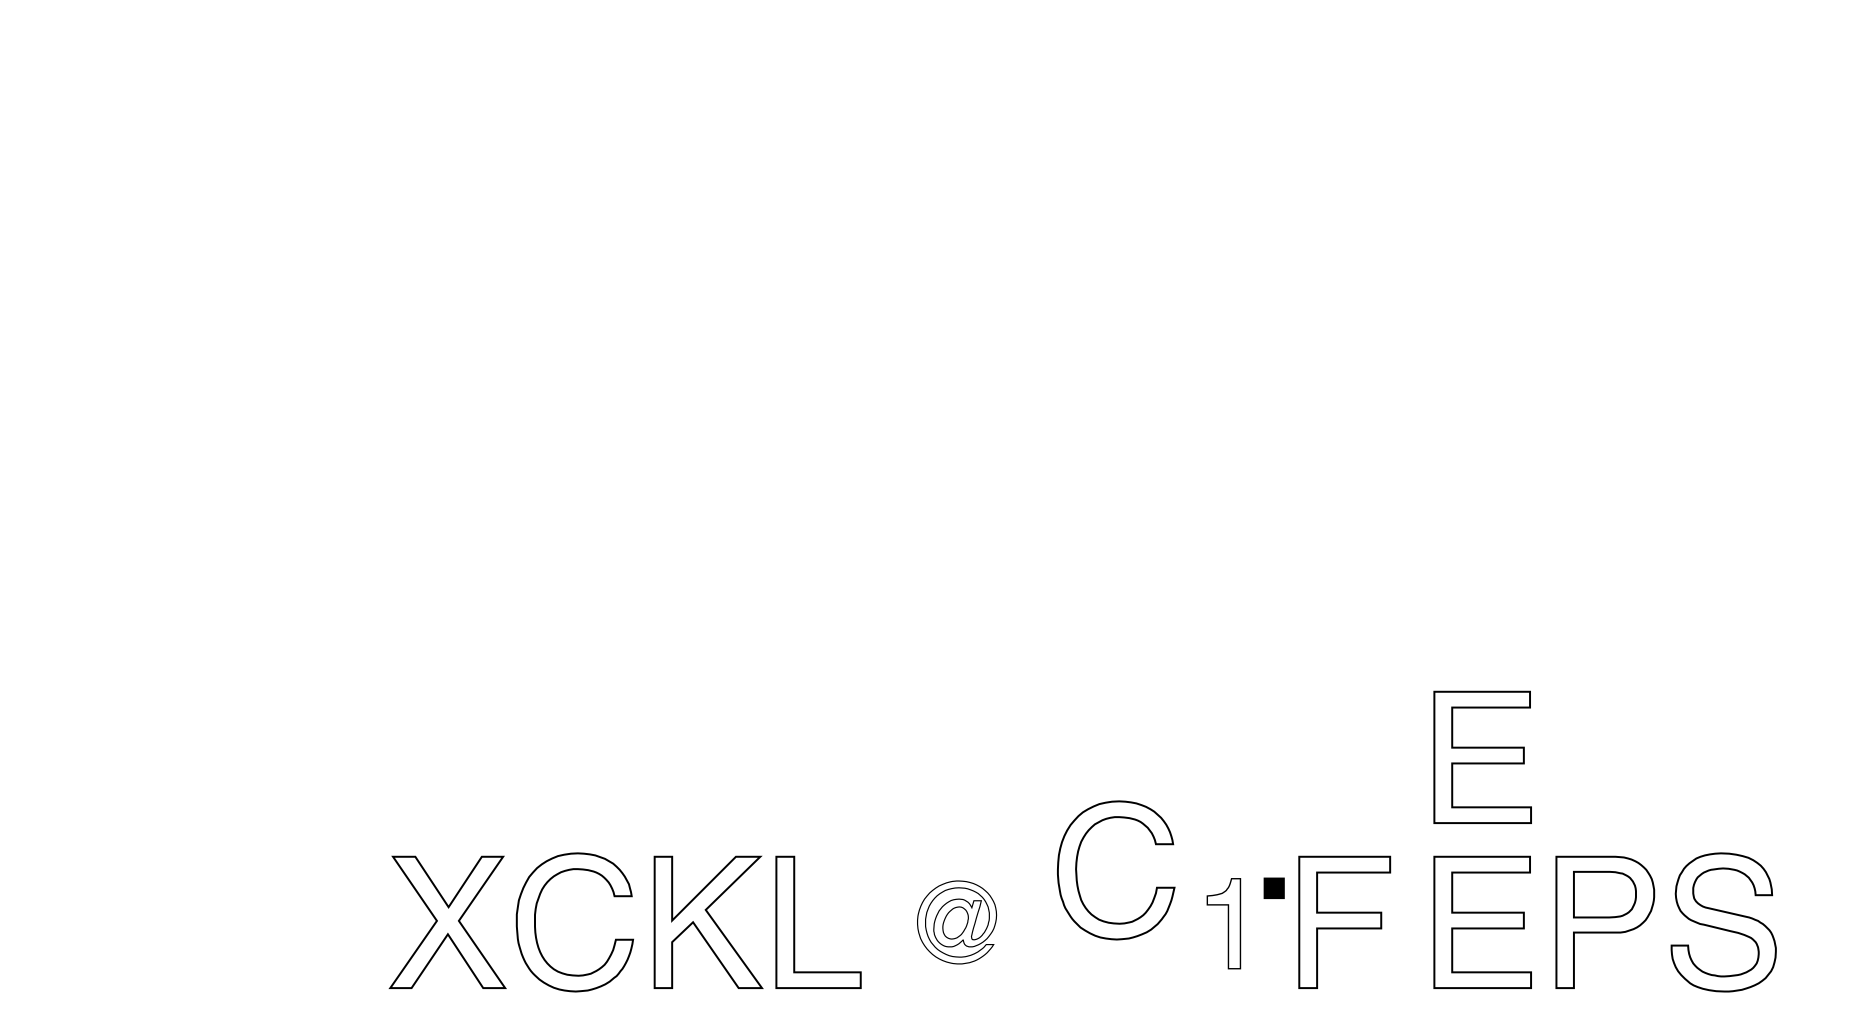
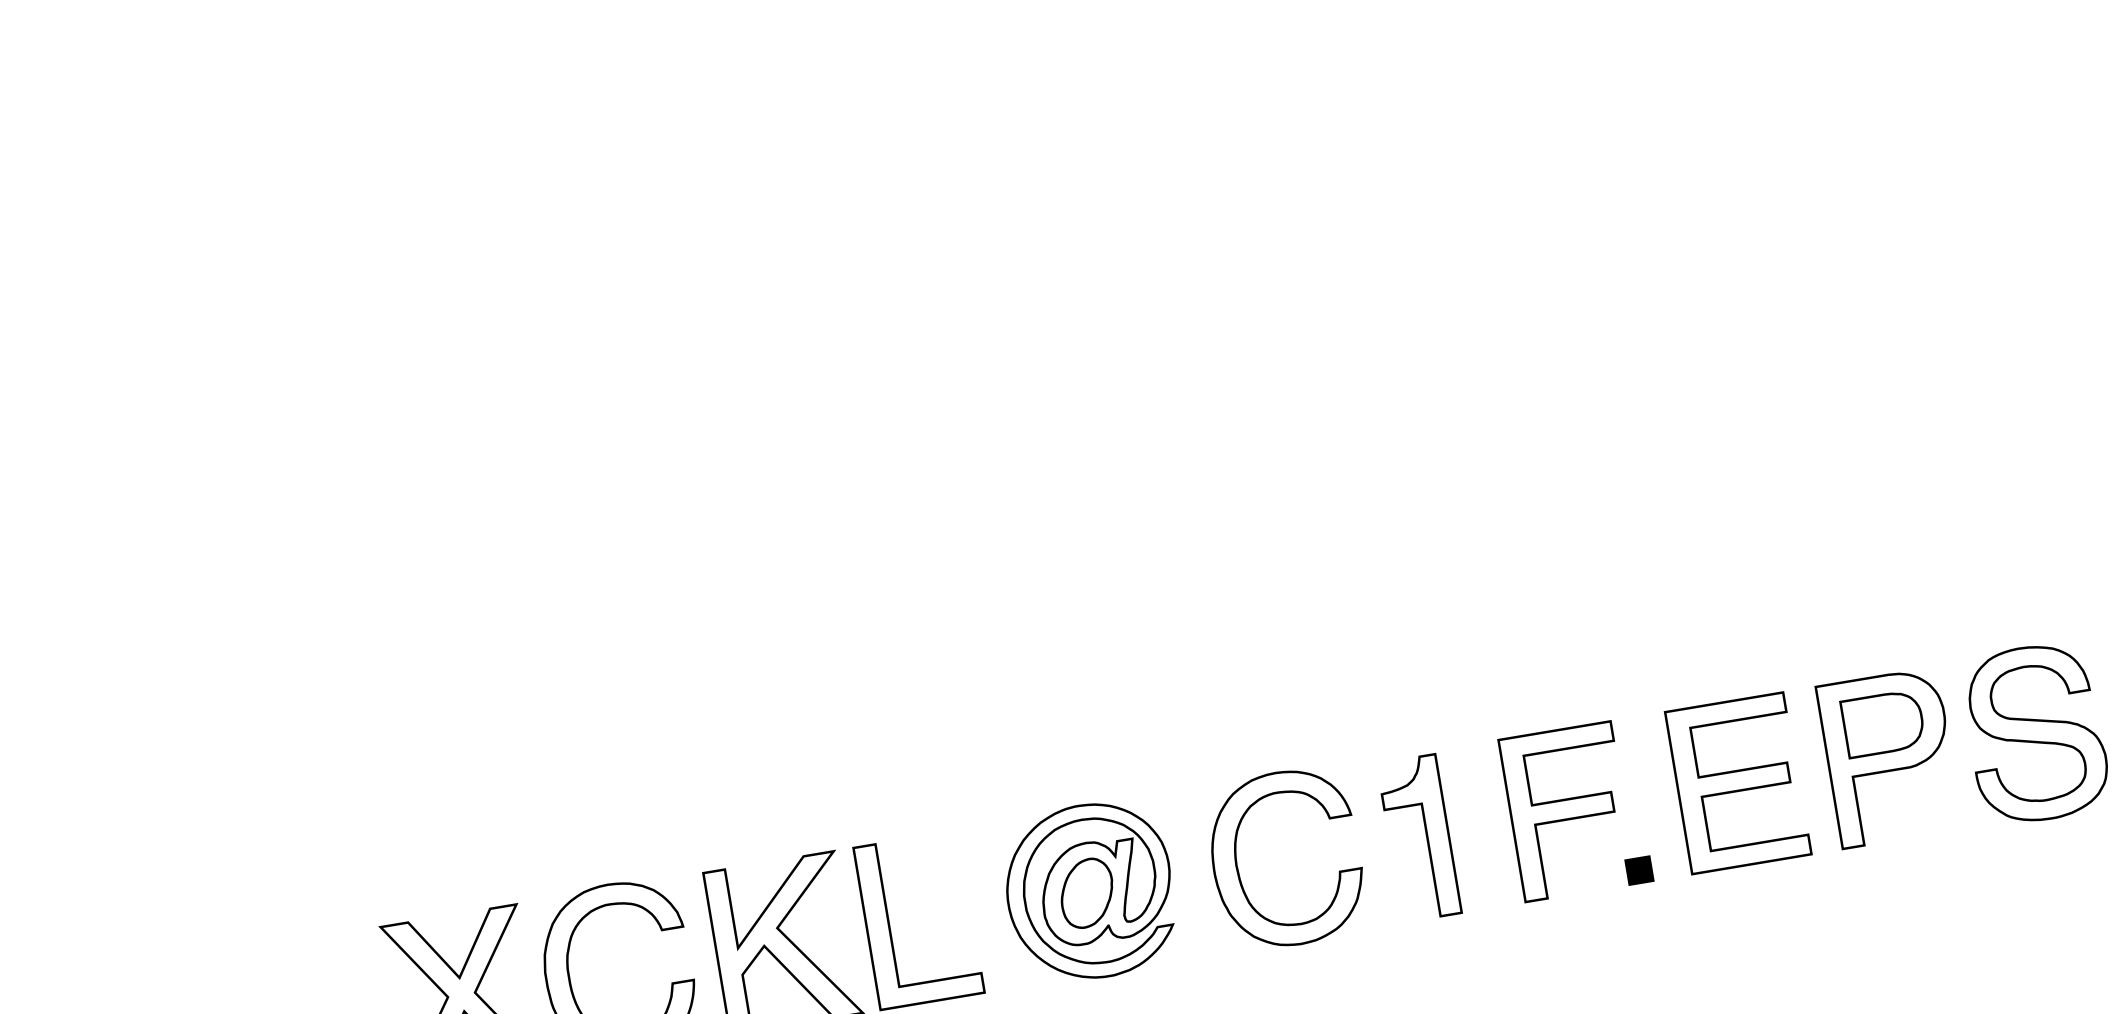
part: (1482, 756) -> (1703, 578), removed
part: (1077, 870) -> (1238, 866), moved
part: (1273, 887) -> (1638, 869), moved
part: (956, 922) -> (1089, 891), size x1.67
part: (1223, 923) -> (1418, 838), size x1.43

